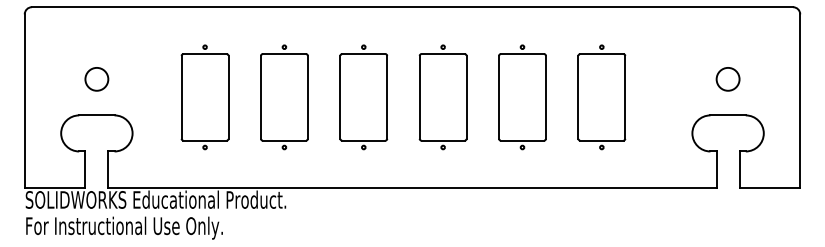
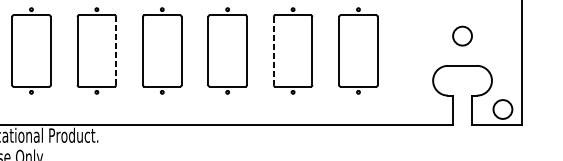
line: (307, 96) -> (115, 50), solid -> dashed
line: (499, 97) -> (274, 51), solid -> dashed
circle: (776, 168) -> (502, 109), added

